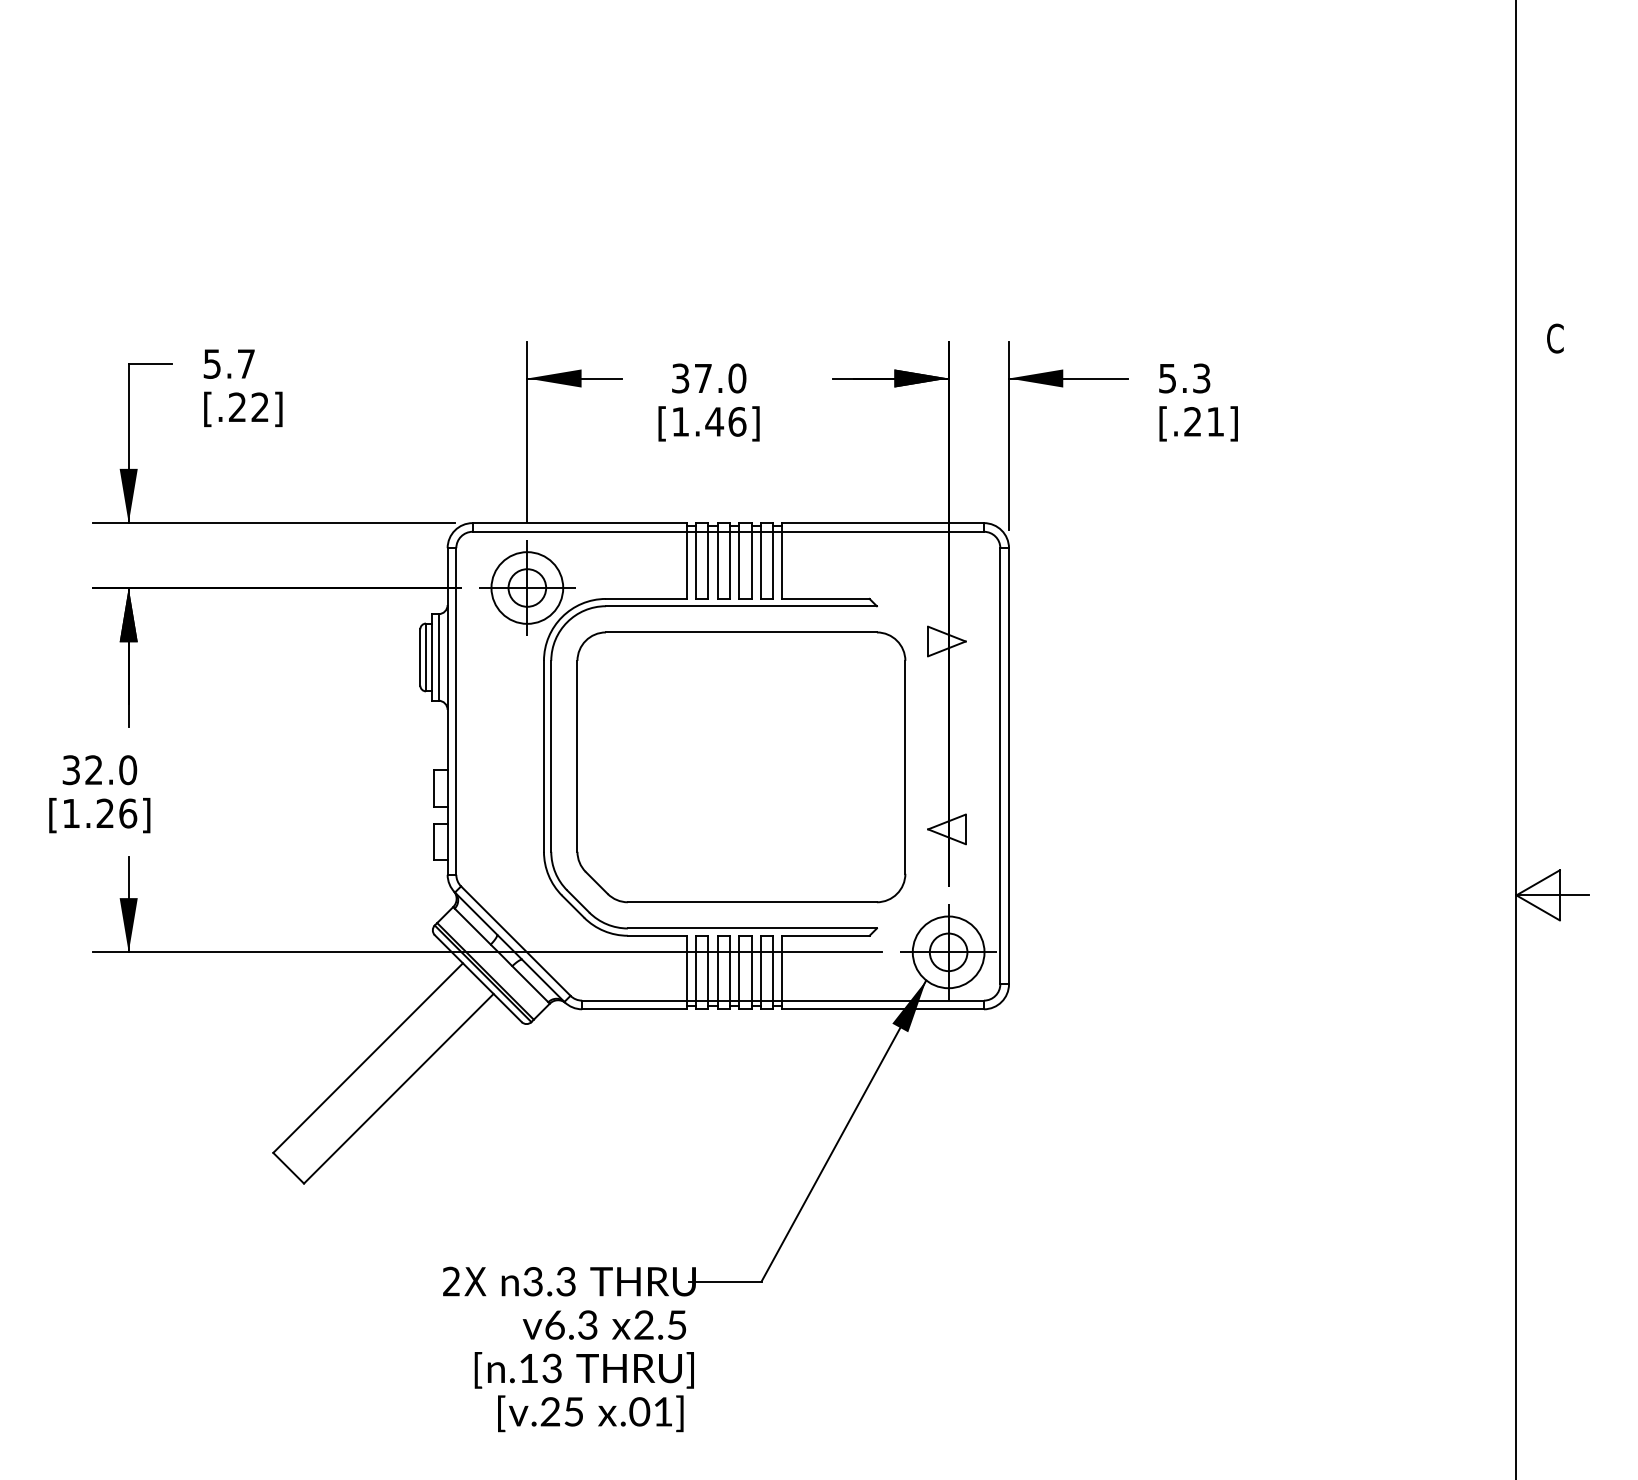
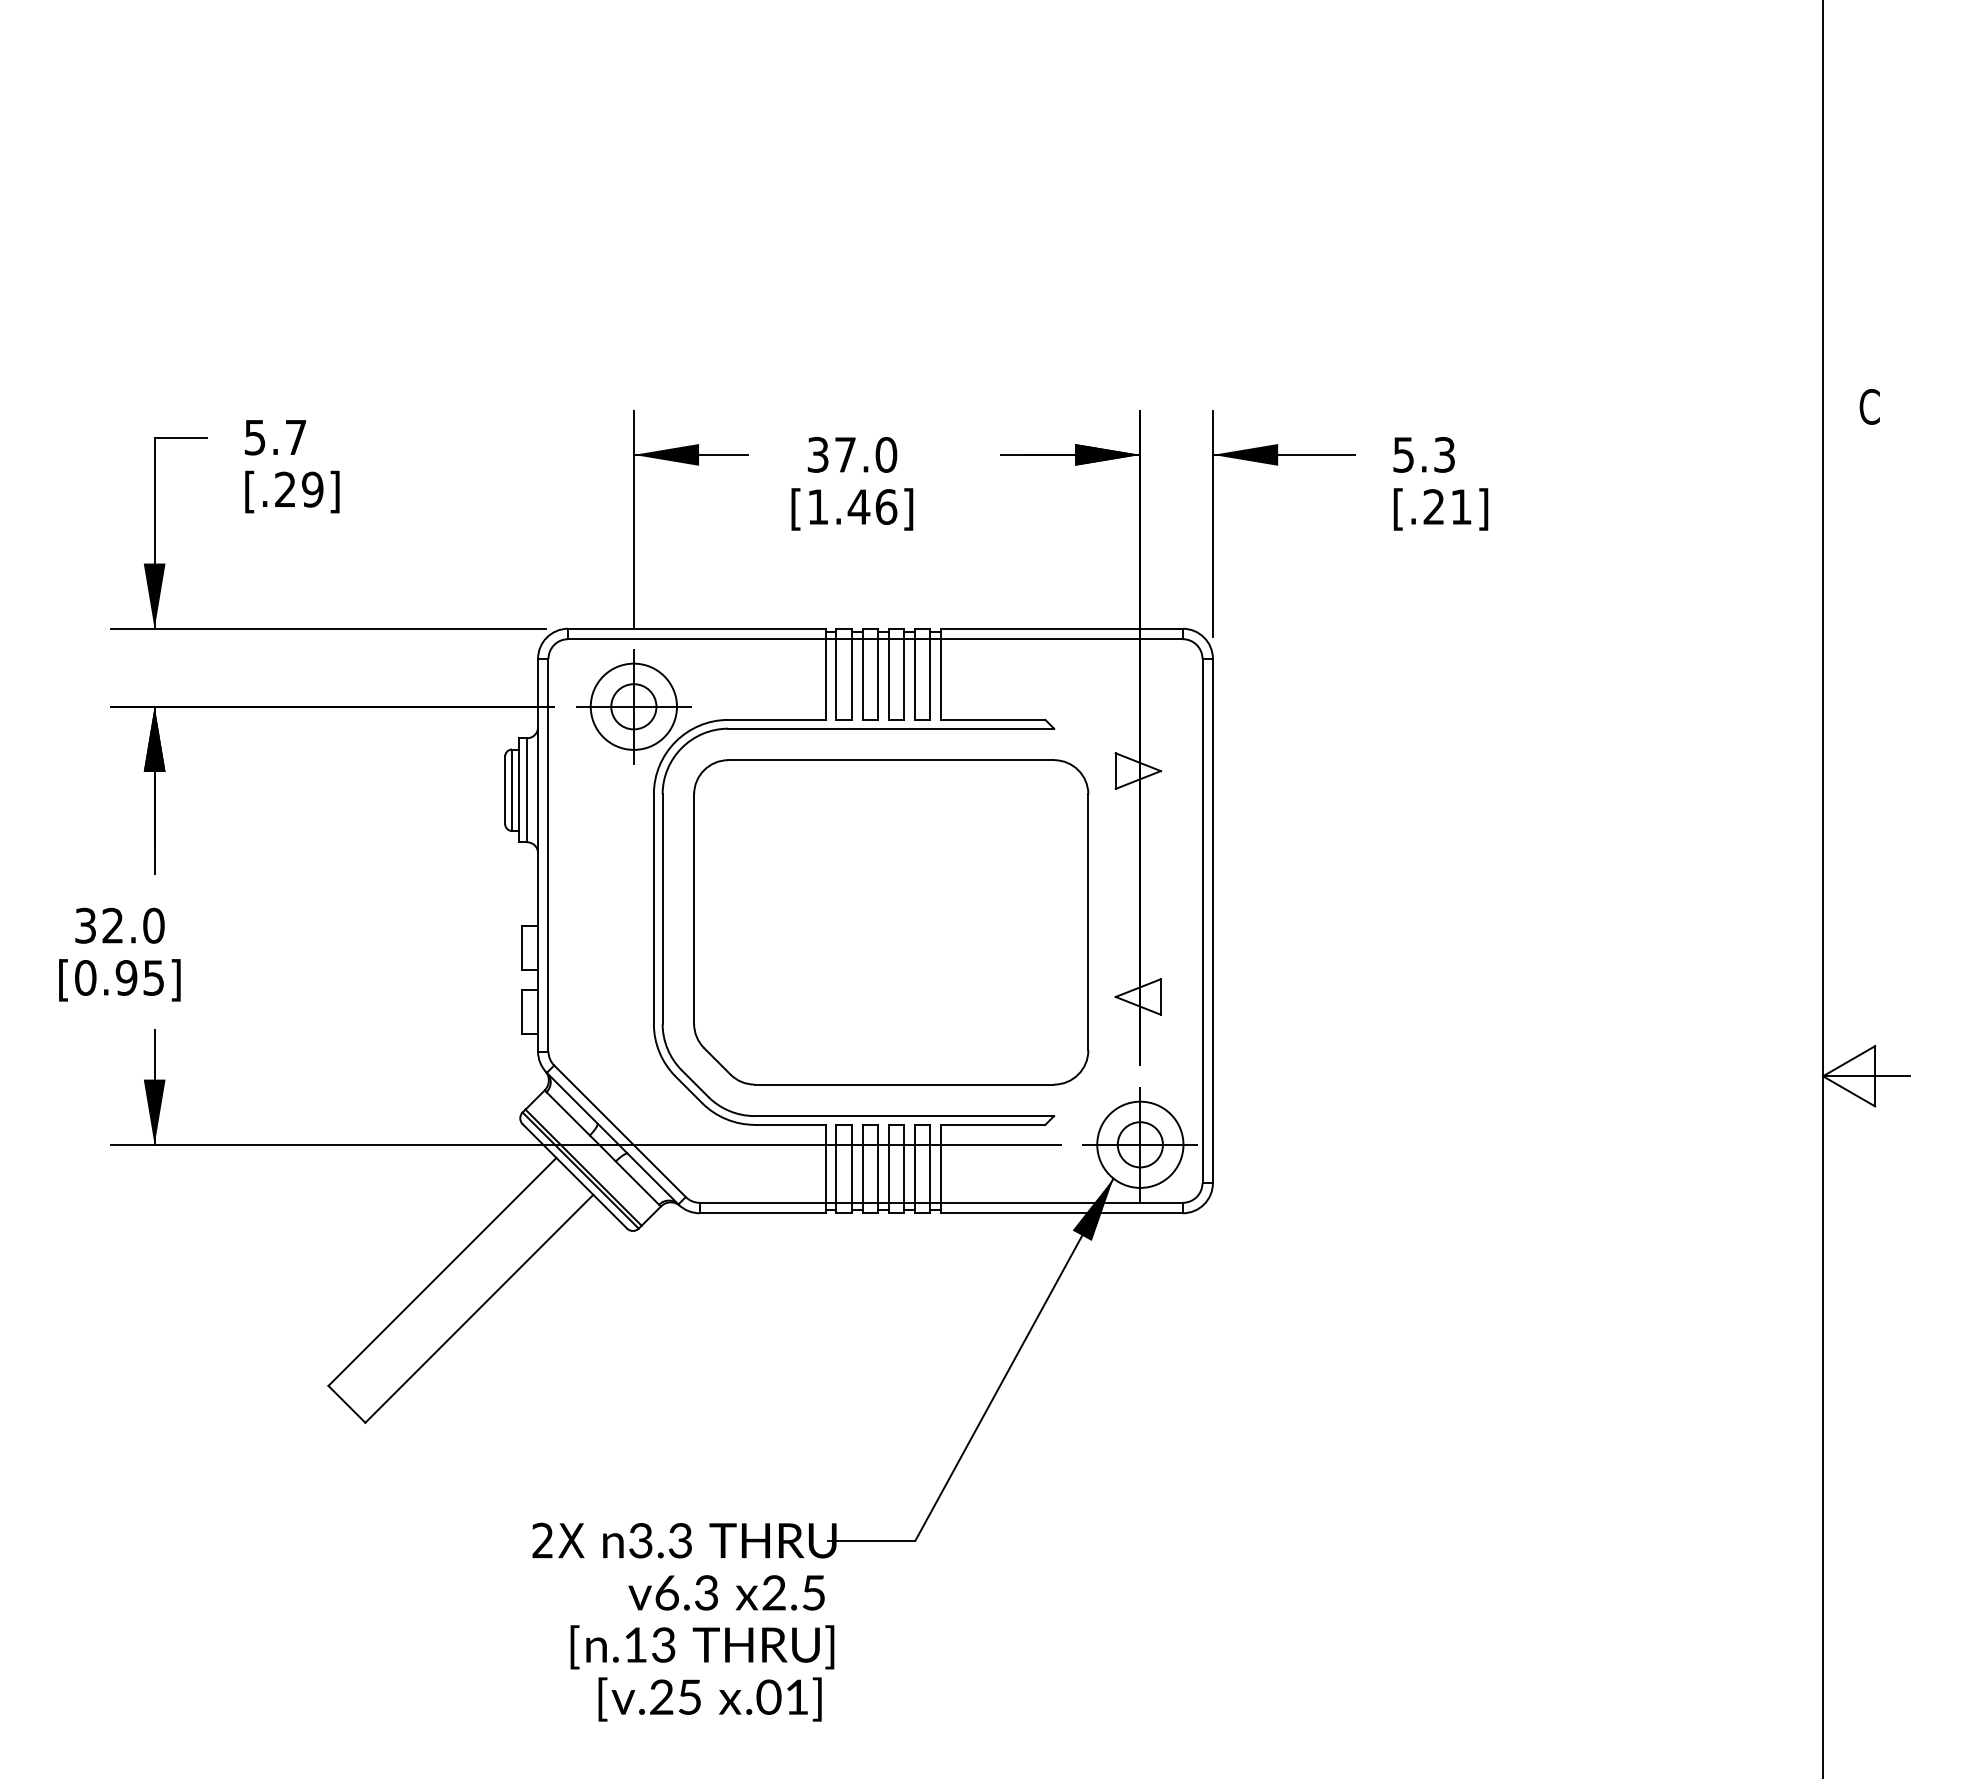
text: (260, 407) -> (312, 489), [.22] -> [.29]
text: (99, 813) -> (119, 977), [1.26] -> [0.95]

